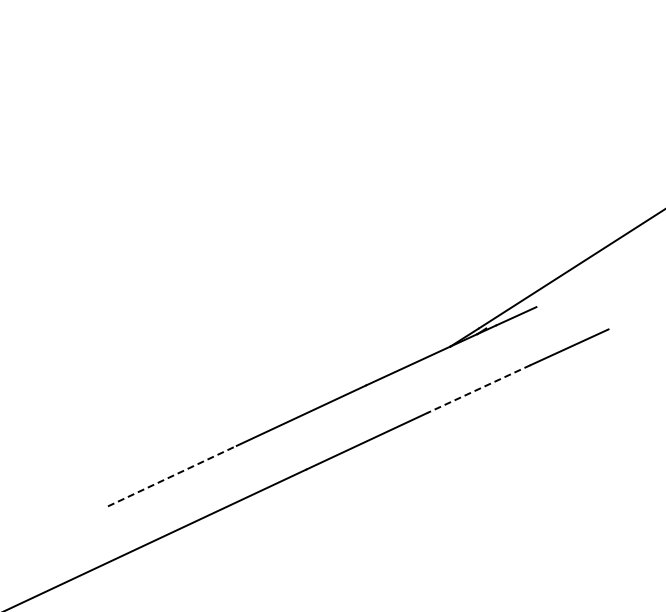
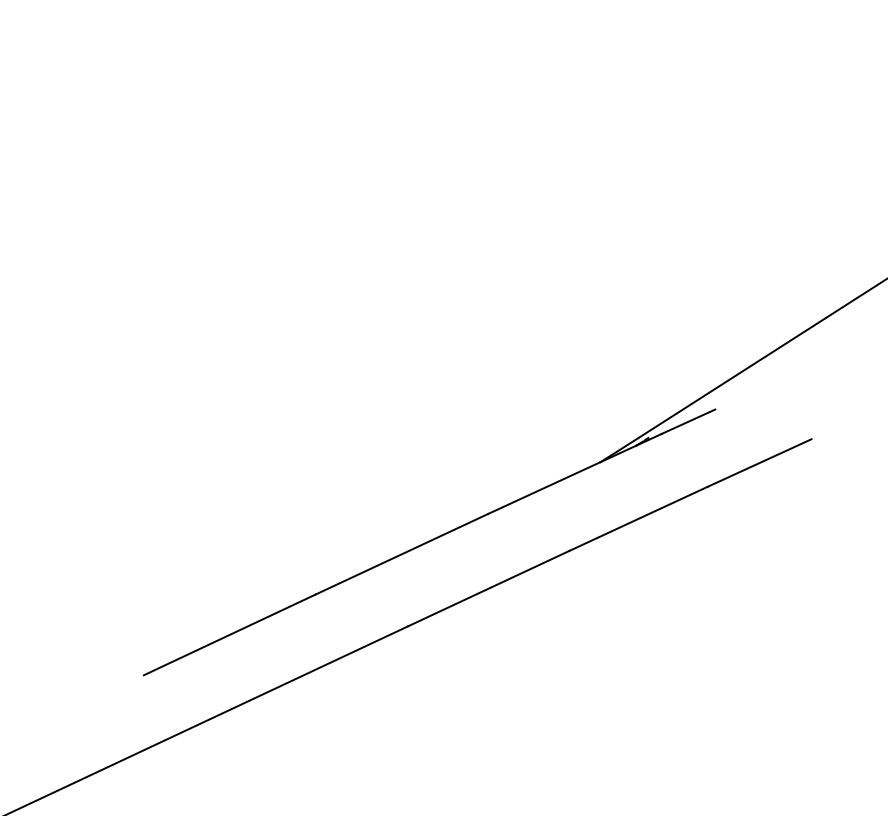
line: (478, 389) -> (638, 519), dashed -> solid
line: (172, 475) -> (229, 634), dashed -> solid

